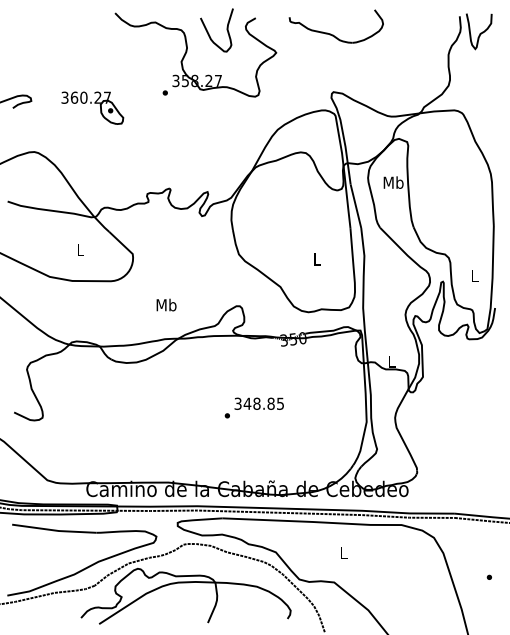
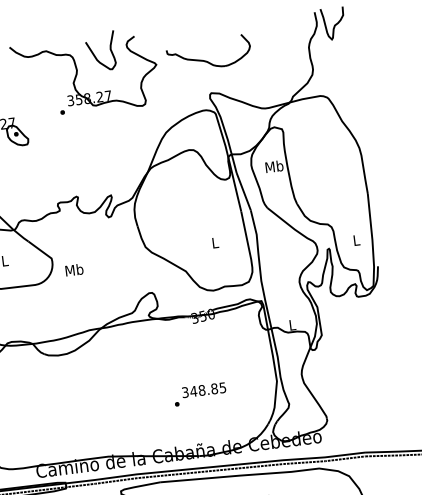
part: (333, 34) -> (207, 60), moved
text: (166, 304) -> (74, 269), moved
text: (253, 407) -> (199, 394), moved

